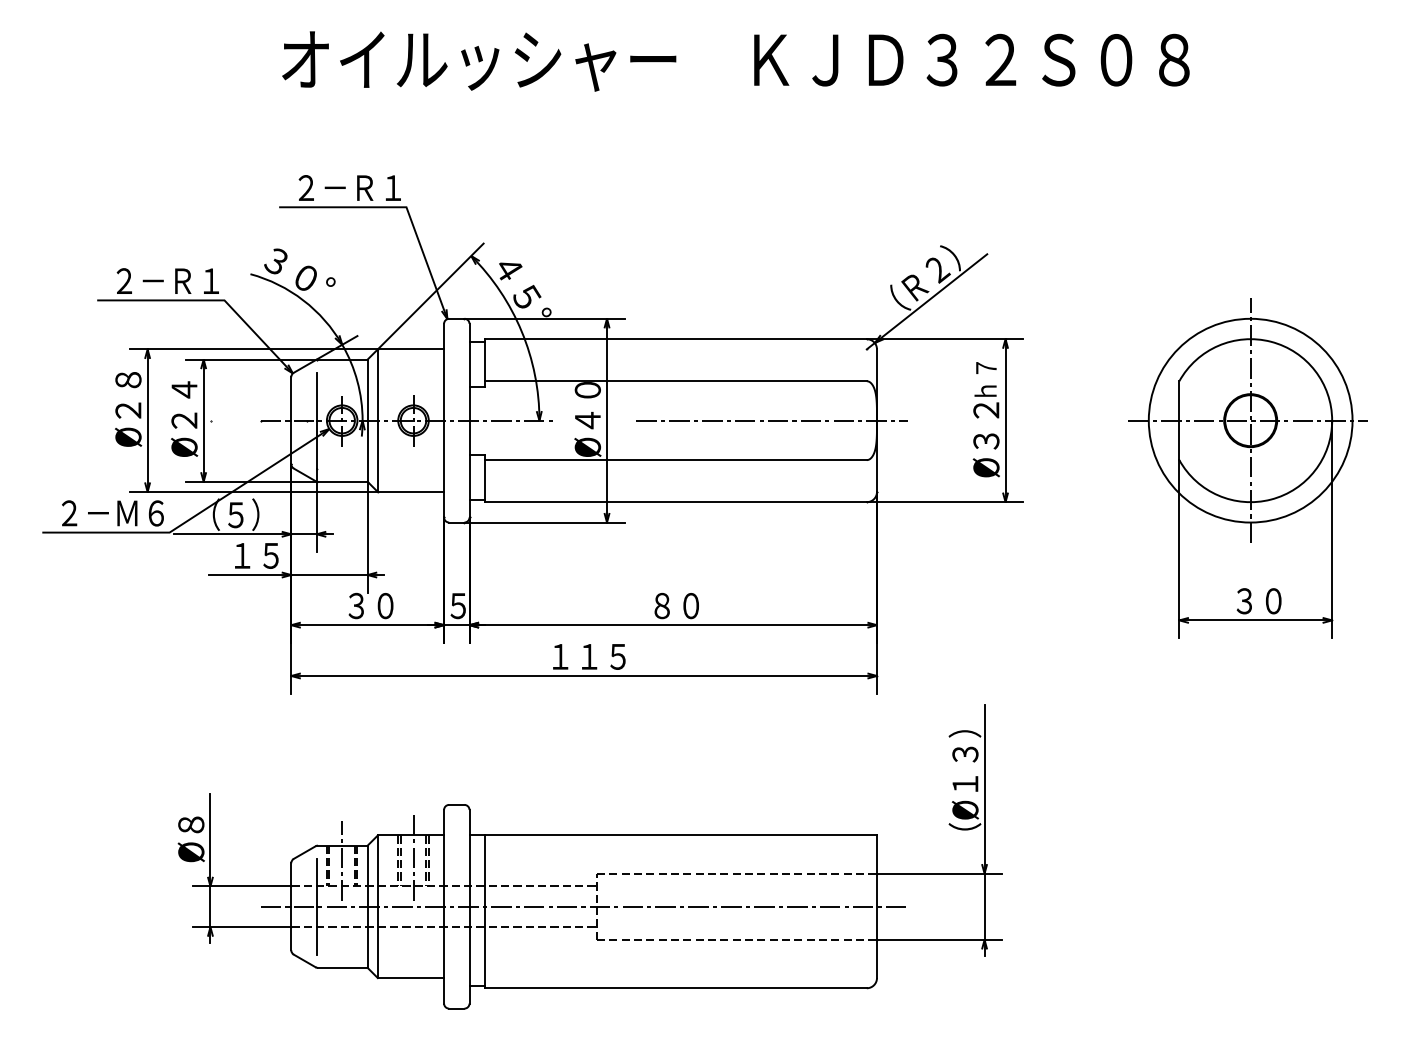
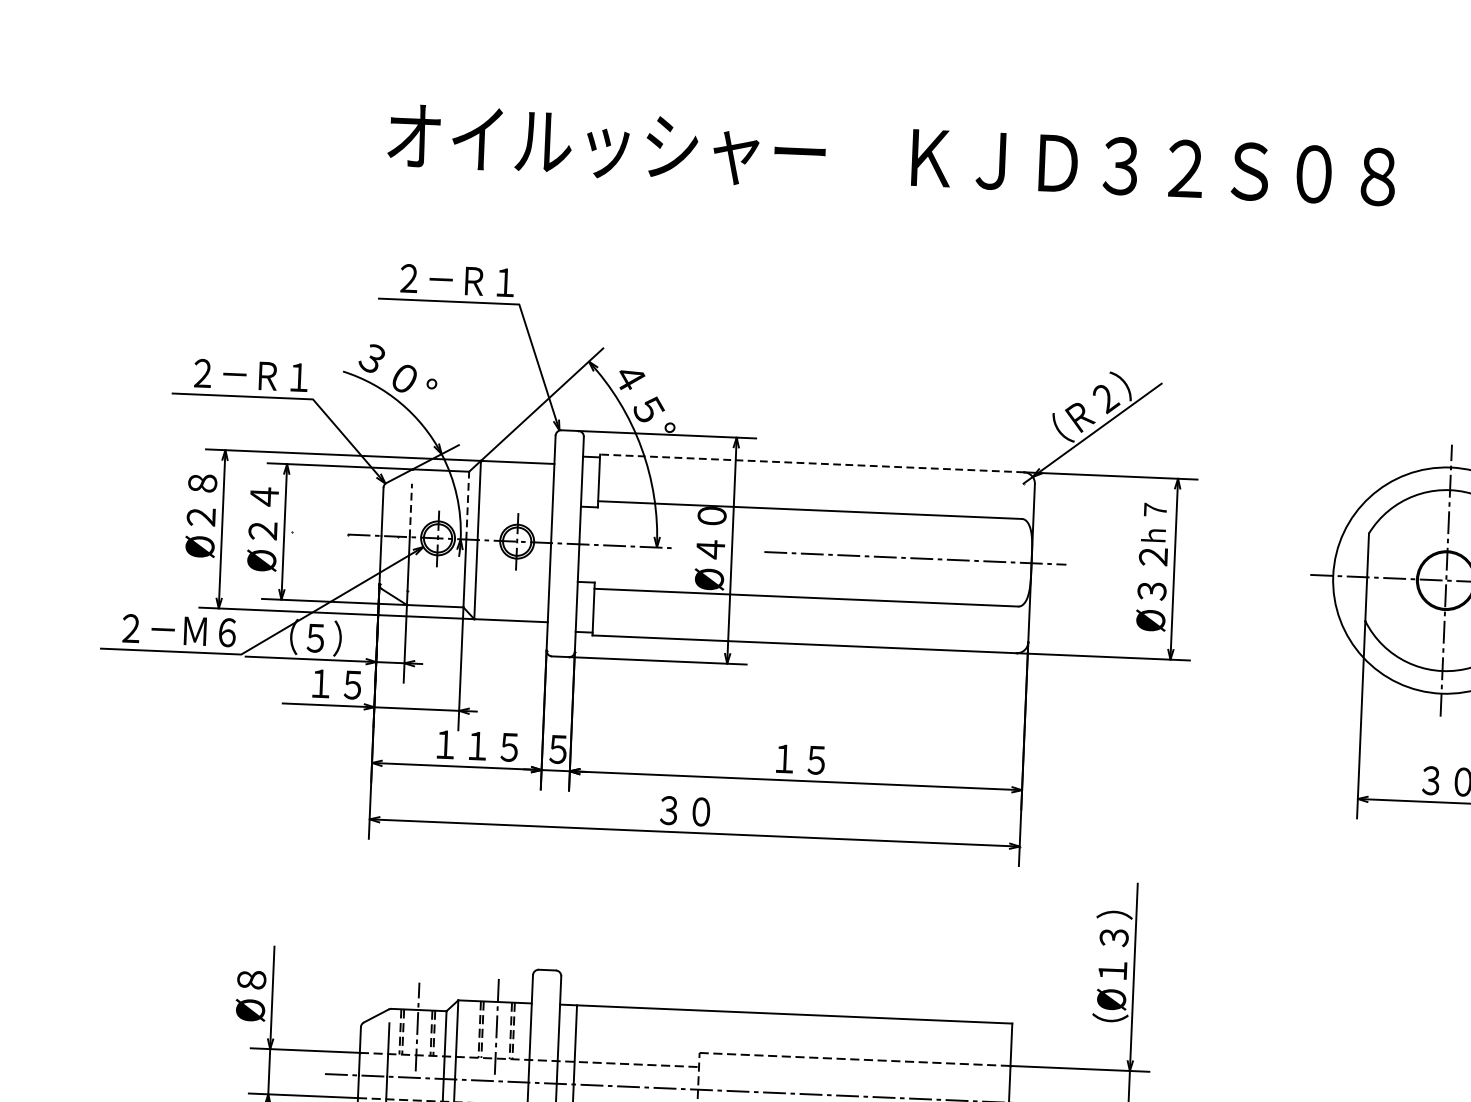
line: (675, 339) -> (811, 463), solid -> dashed
line: (367, 390) -> (467, 506), solid -> dashed
line: (316, 396) -> (410, 510), solid -> dashed
text: (384, 605) -> (476, 745), ３０ -> １１５
text: (676, 605) -> (800, 759), ８０ -> １５
text: (588, 656) -> (700, 811), １１５ -> ３０

